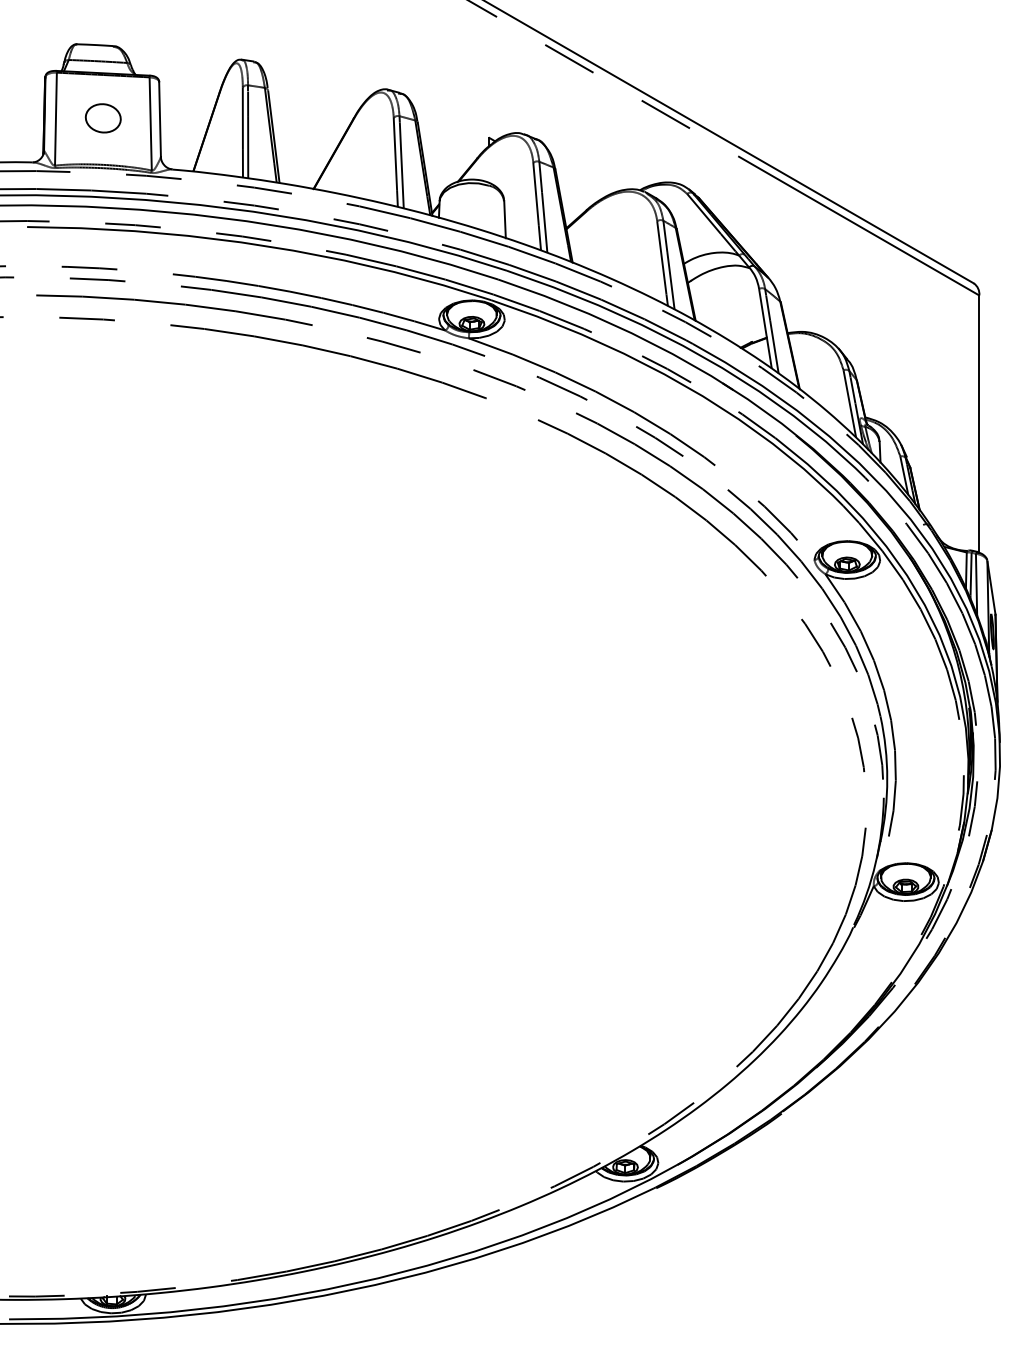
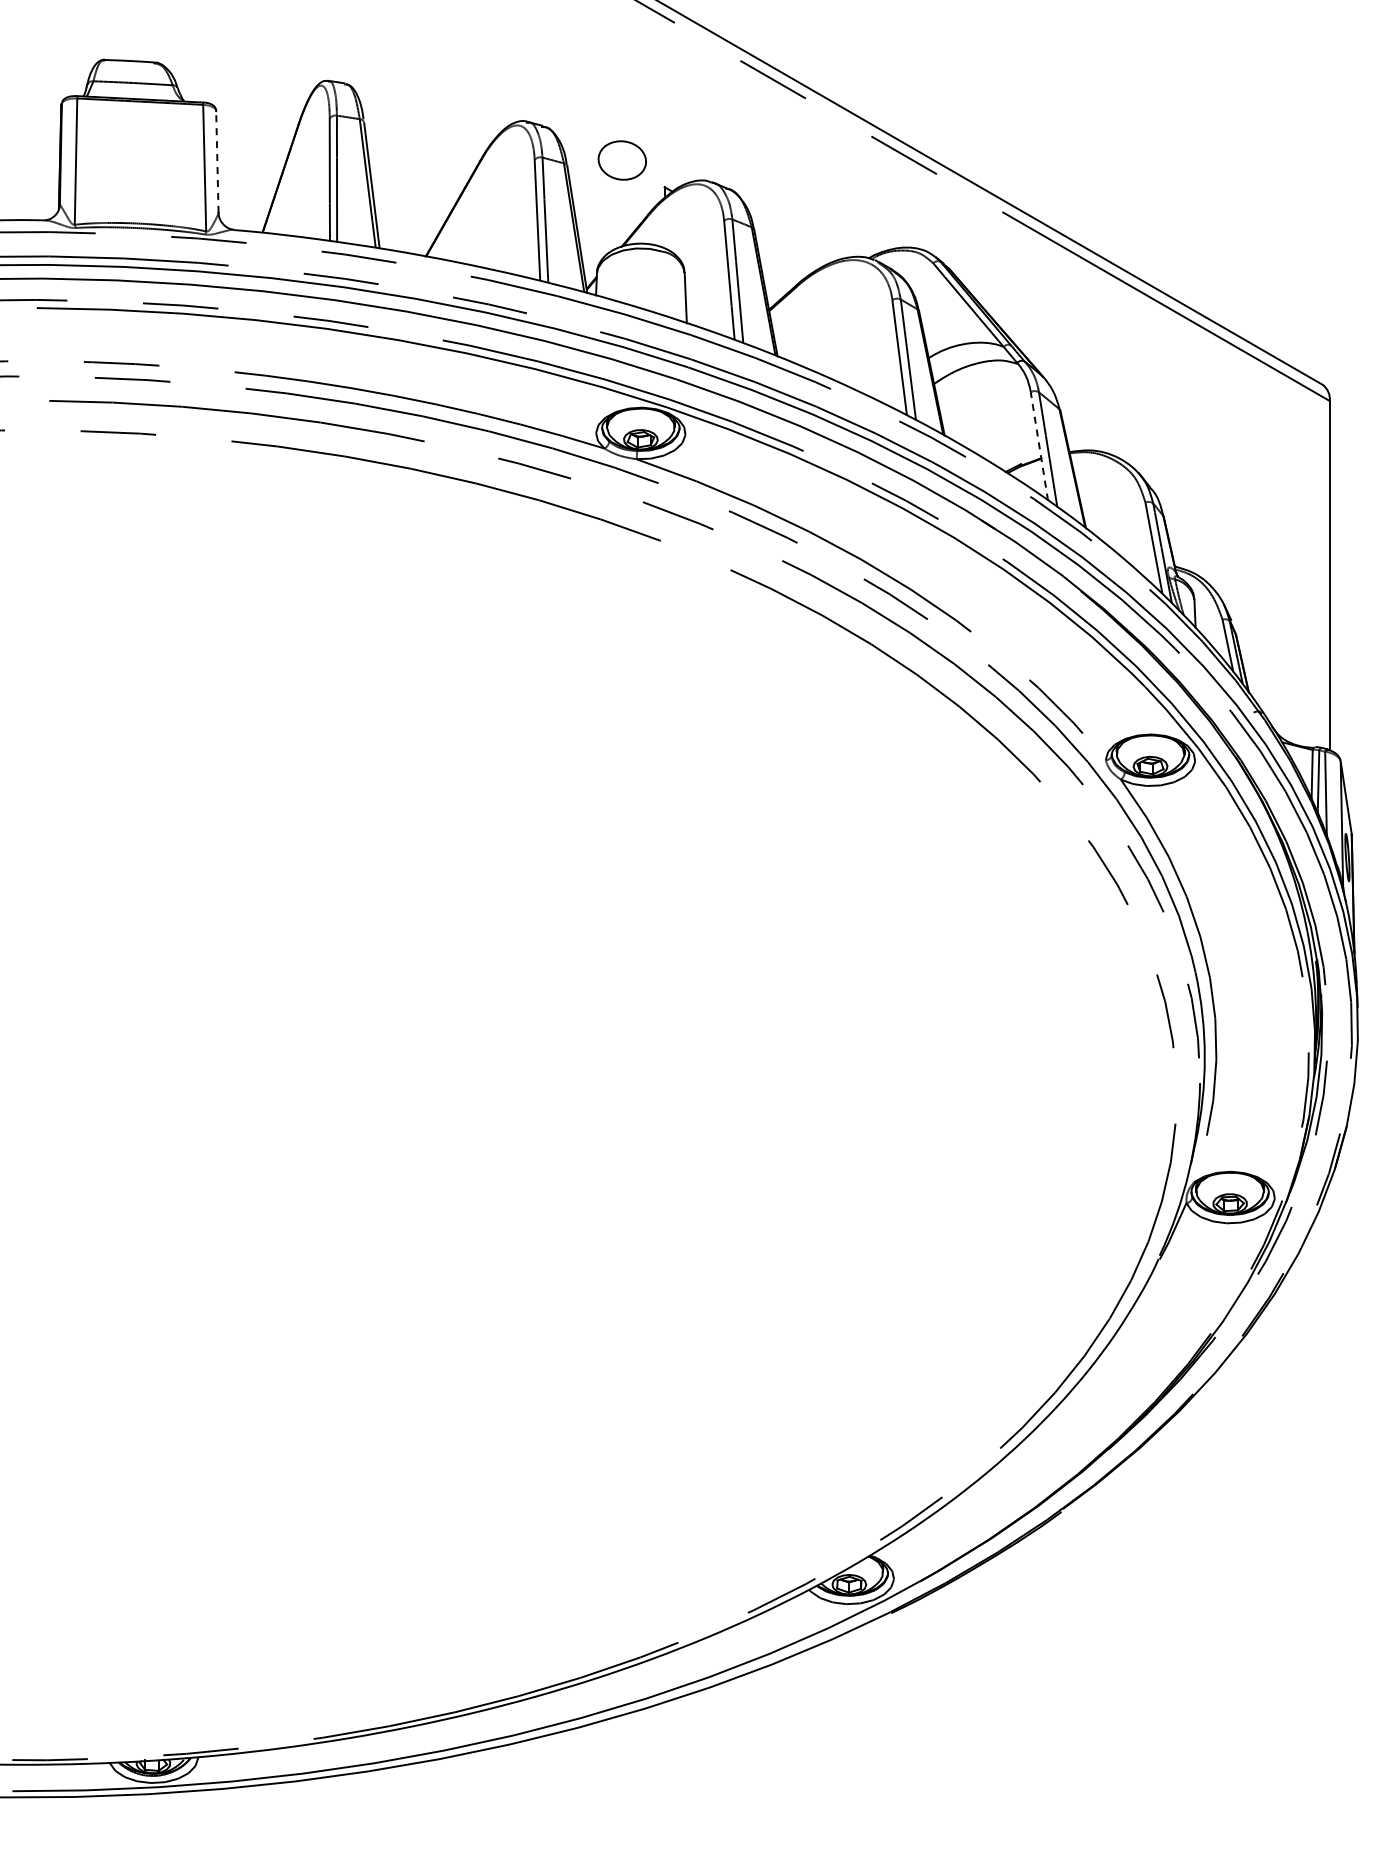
part: (102, 118) -> (621, 160), moved
line: (160, 119) -> (217, 161), solid -> dashed
line: (765, 328) -> (1039, 446), solid -> dashed

